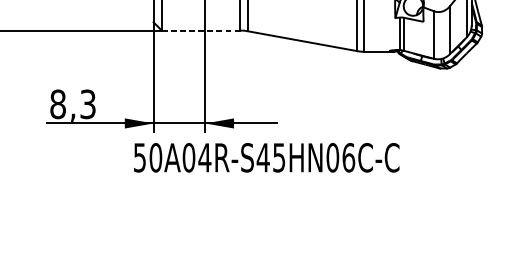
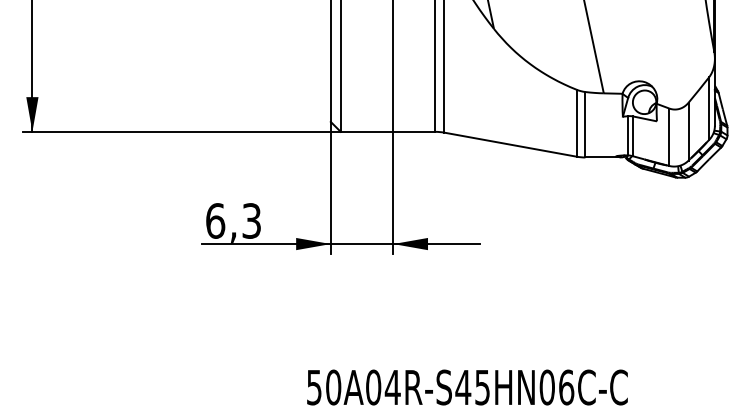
line: (201, 30) -> (388, 131), dashed -> solid
text: (58, 103) -> (215, 220), 8,3 -> 6,3
text: (266, 157) -> (467, 387), moved

